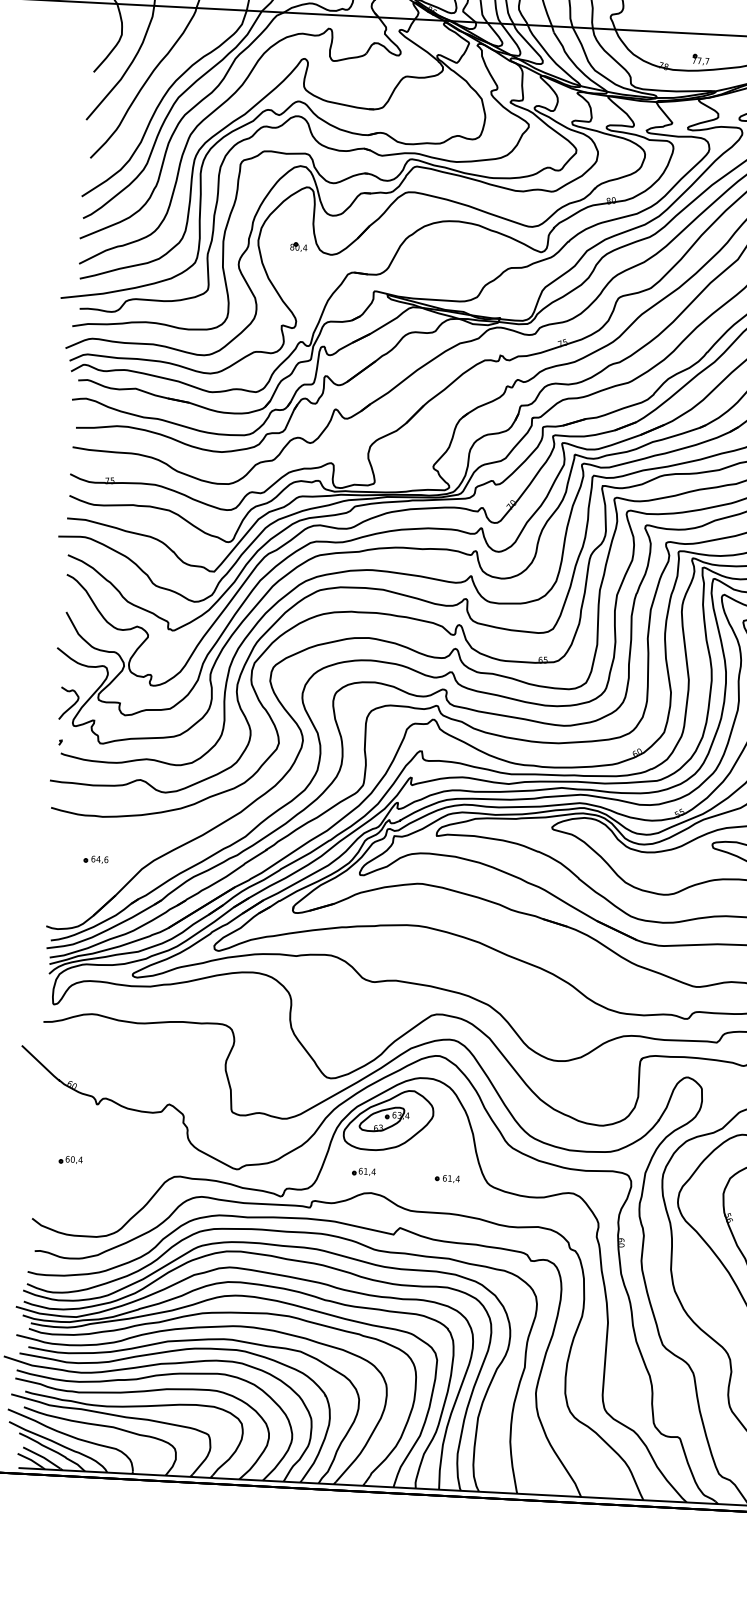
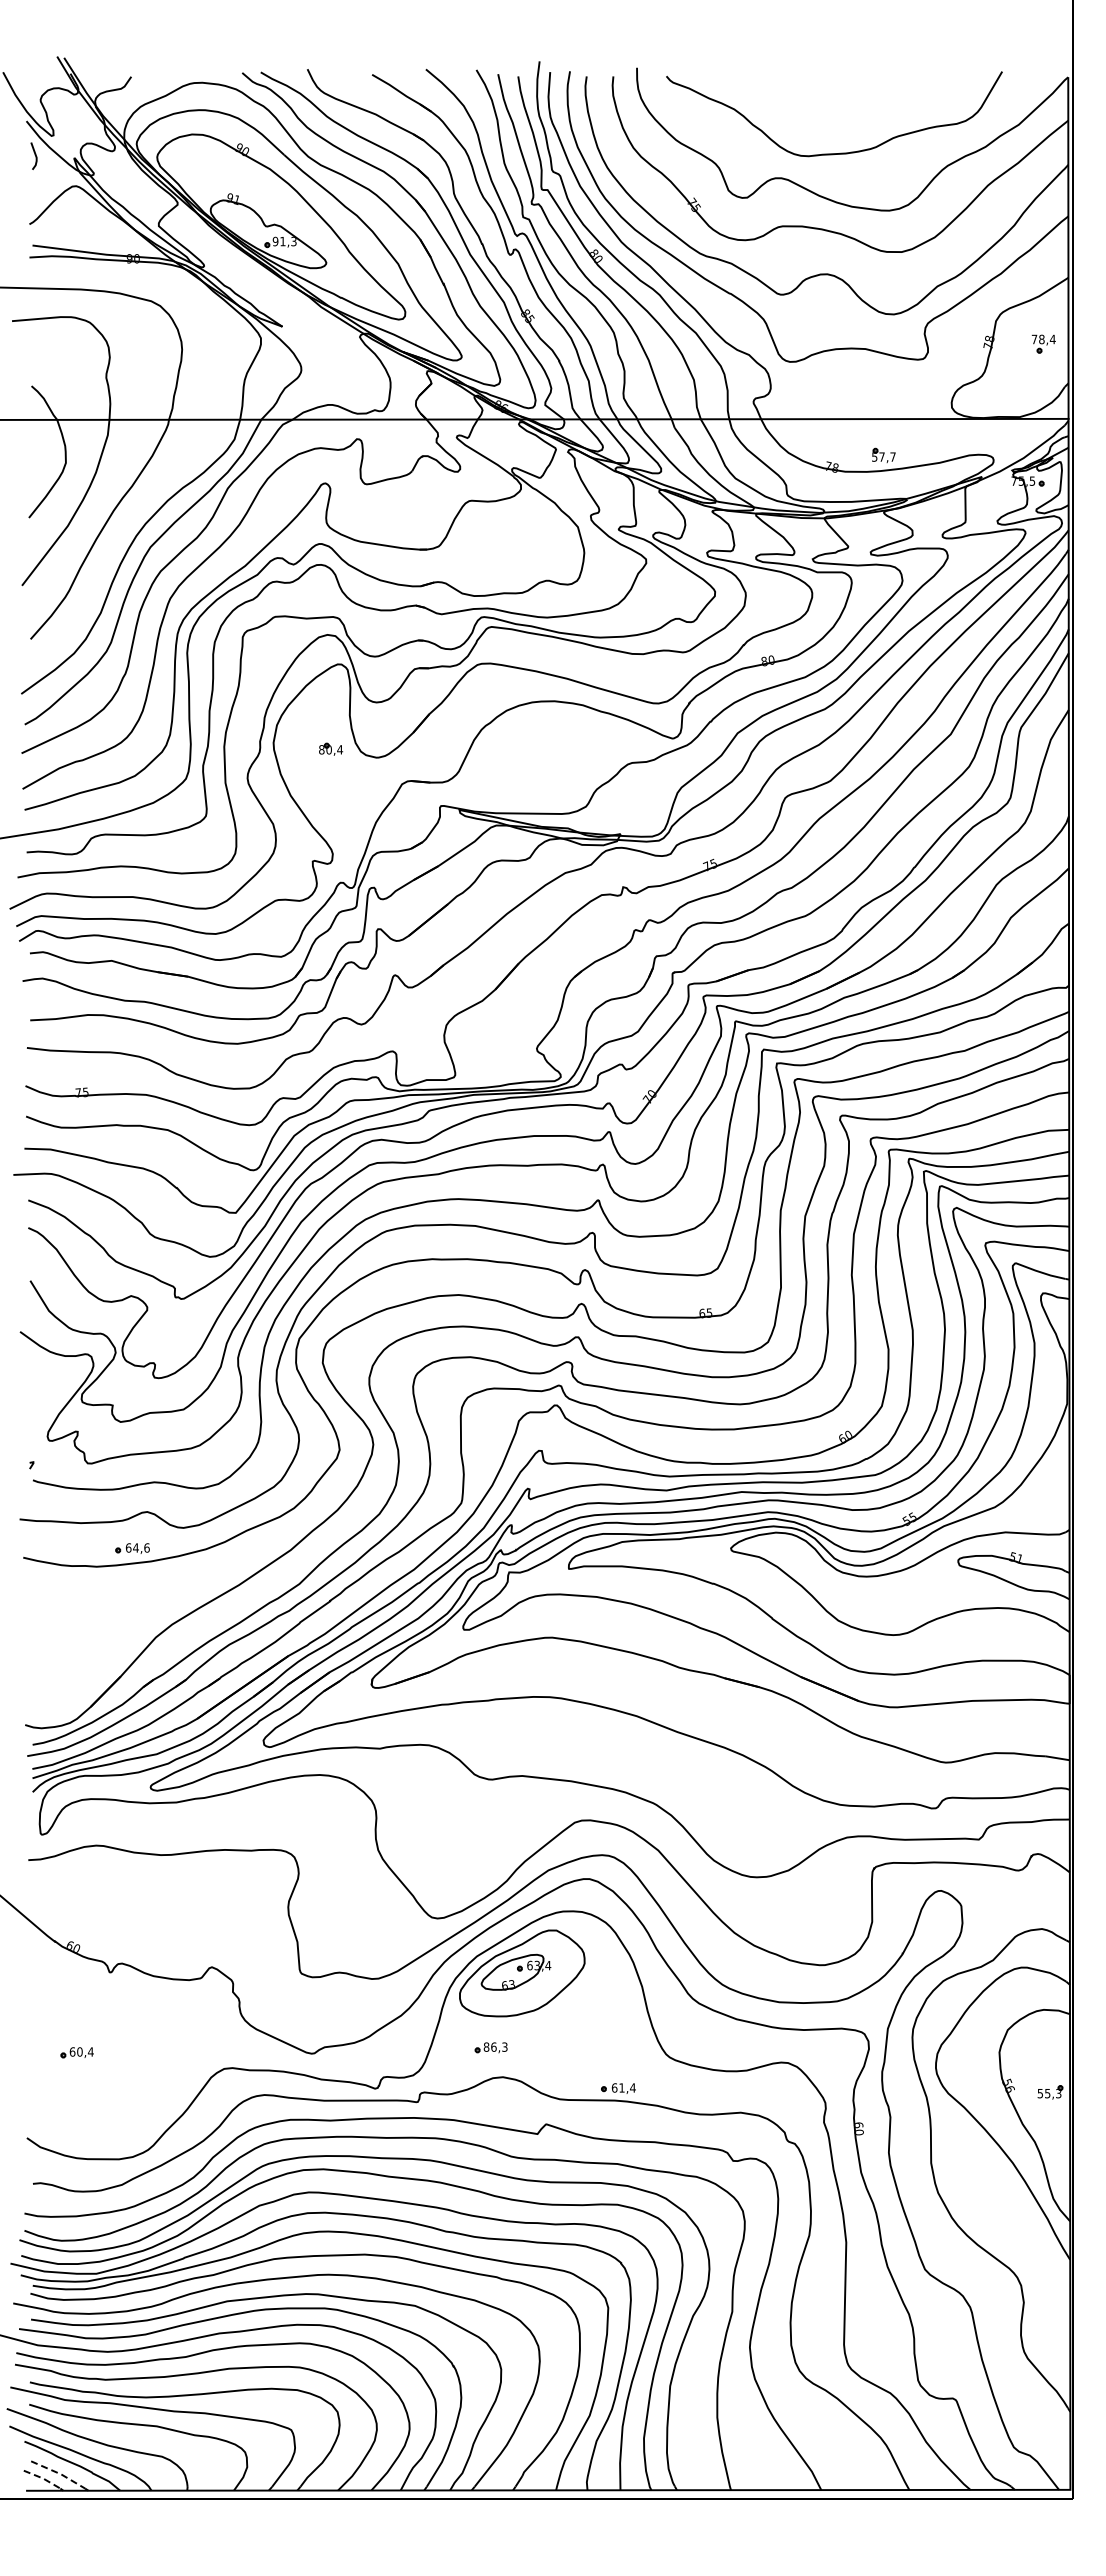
text: (694, 60) -> (874, 456), 77,7 -> 57,7
curve: (71, 705) -> (44, 1412), removed
part: (96, 859) -> (132, 1548), moved
text: (367, 1171) -> (495, 2046), 61,4 -> 86,3
part: (447, 1178) -> (618, 2088), moved
line: (42, 1457) -> (59, 2473), solid -> dashed
line: (31, 1459) -> (43, 2478), solid -> dashed

